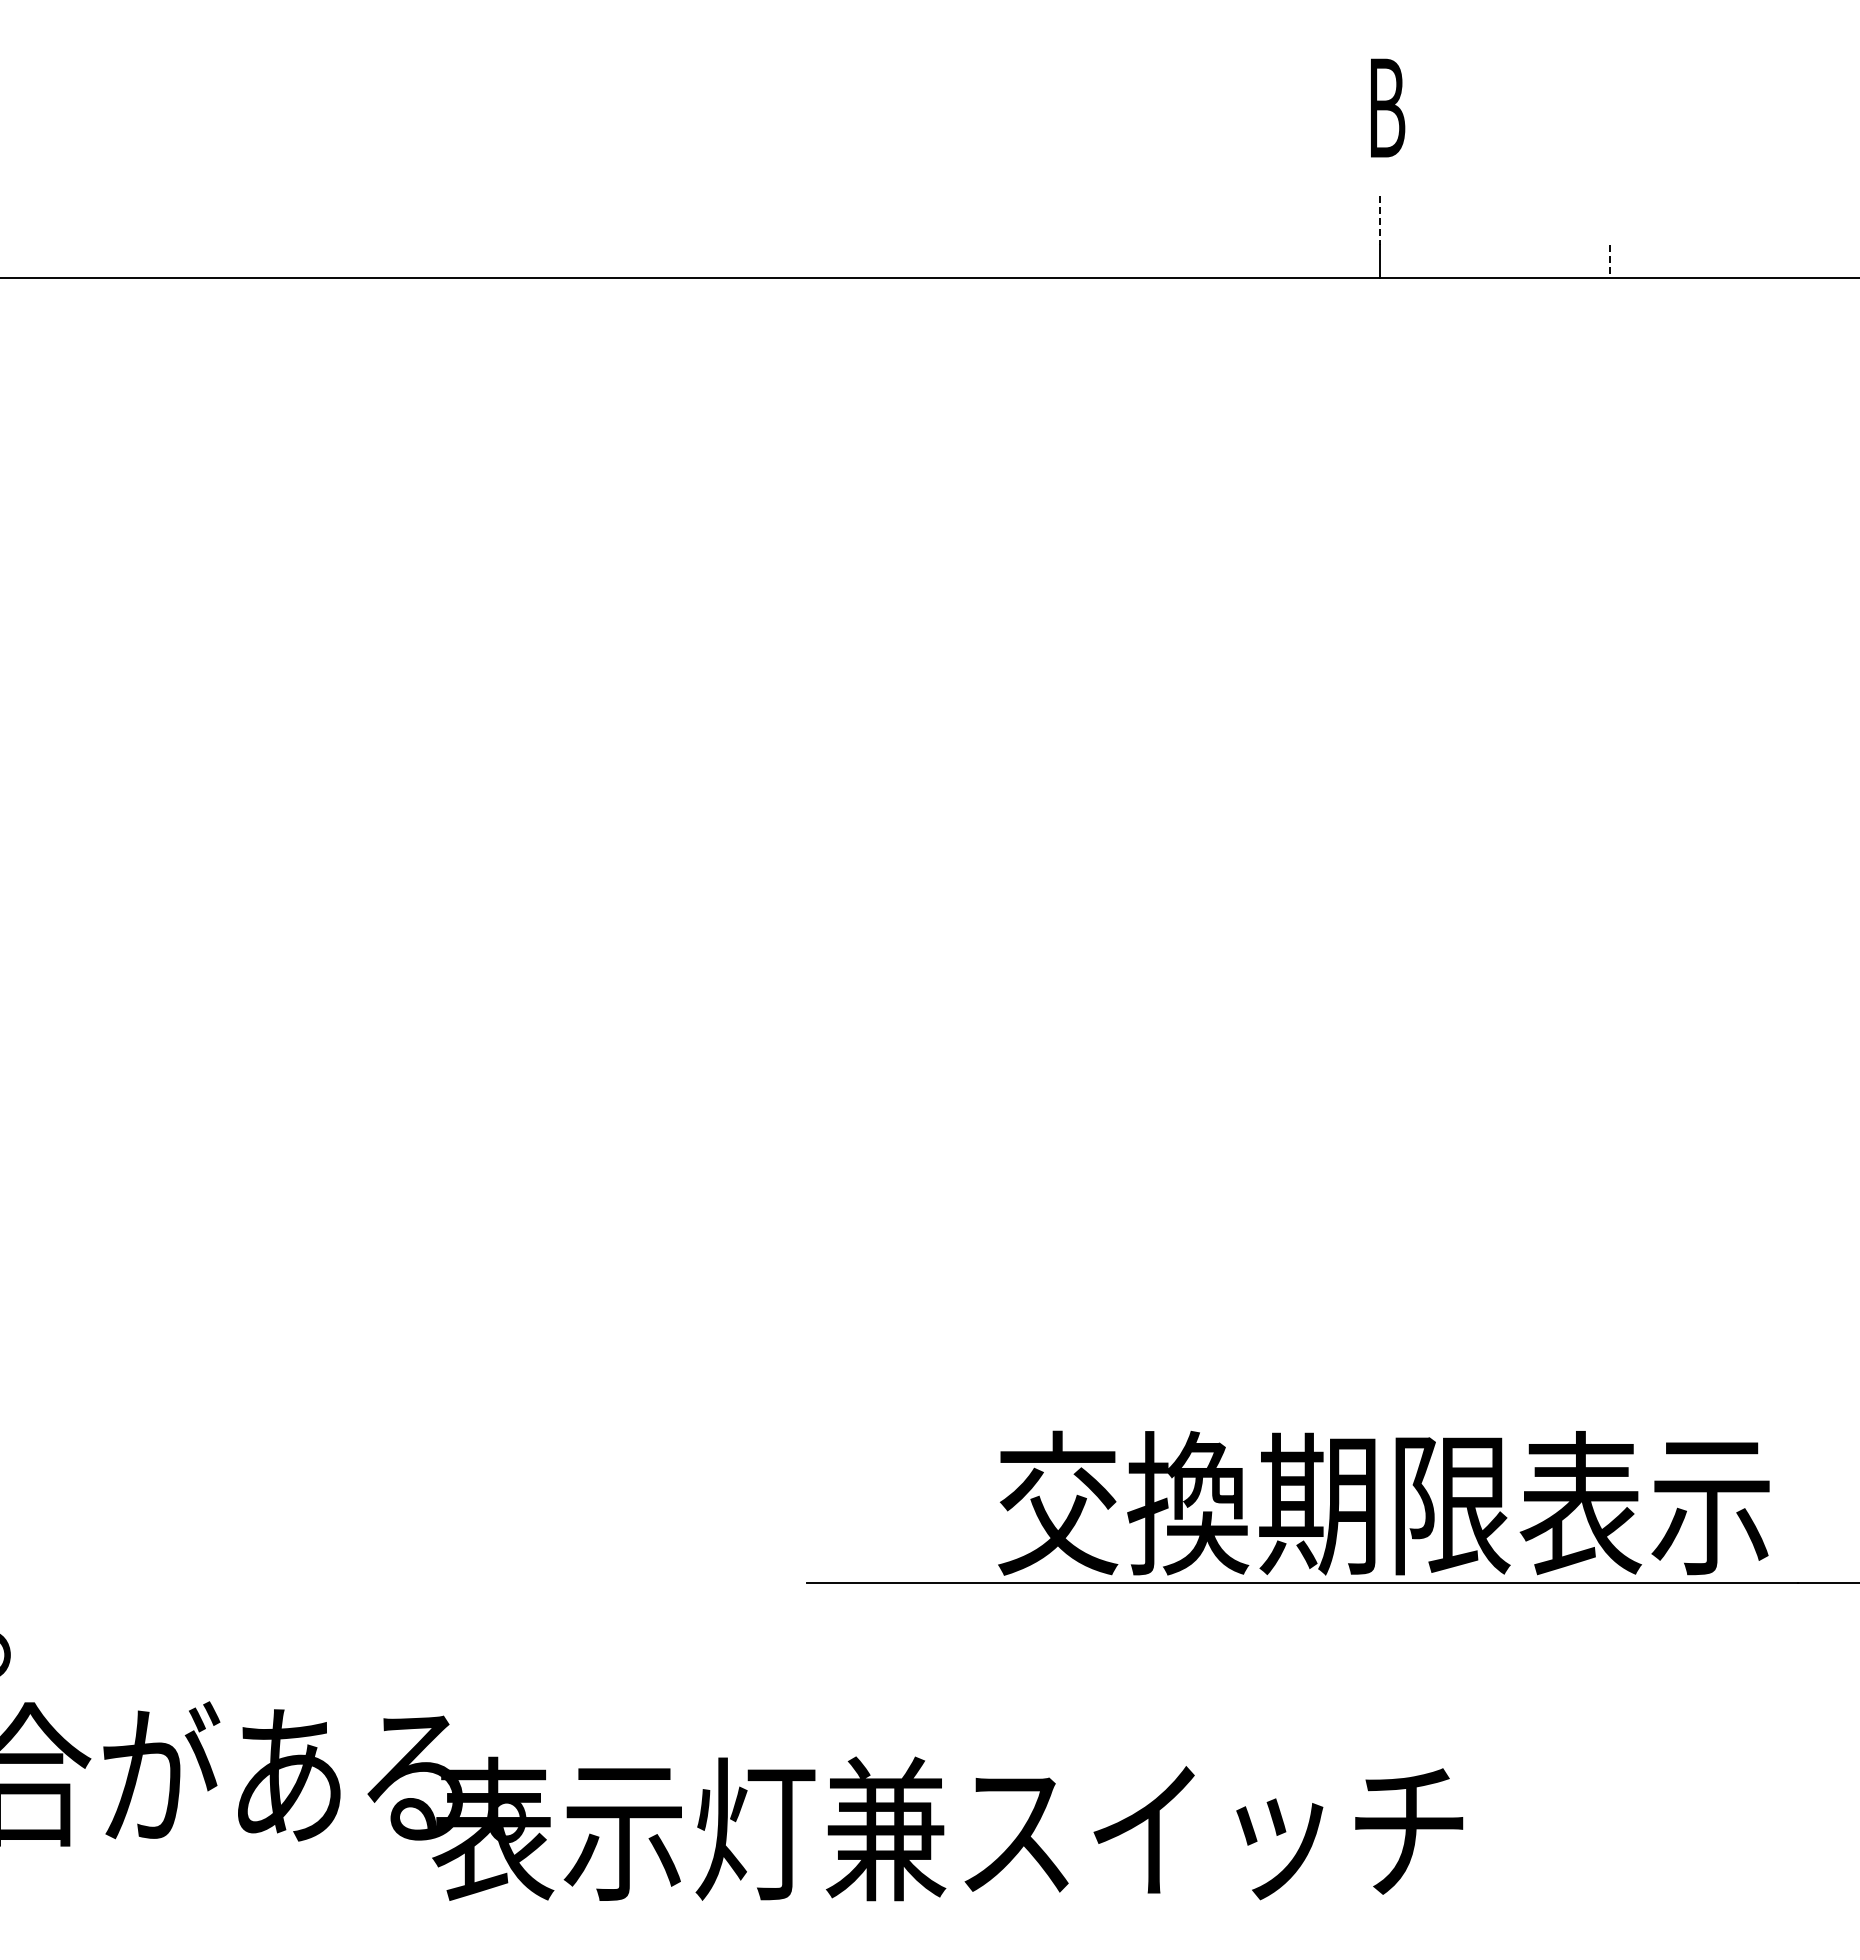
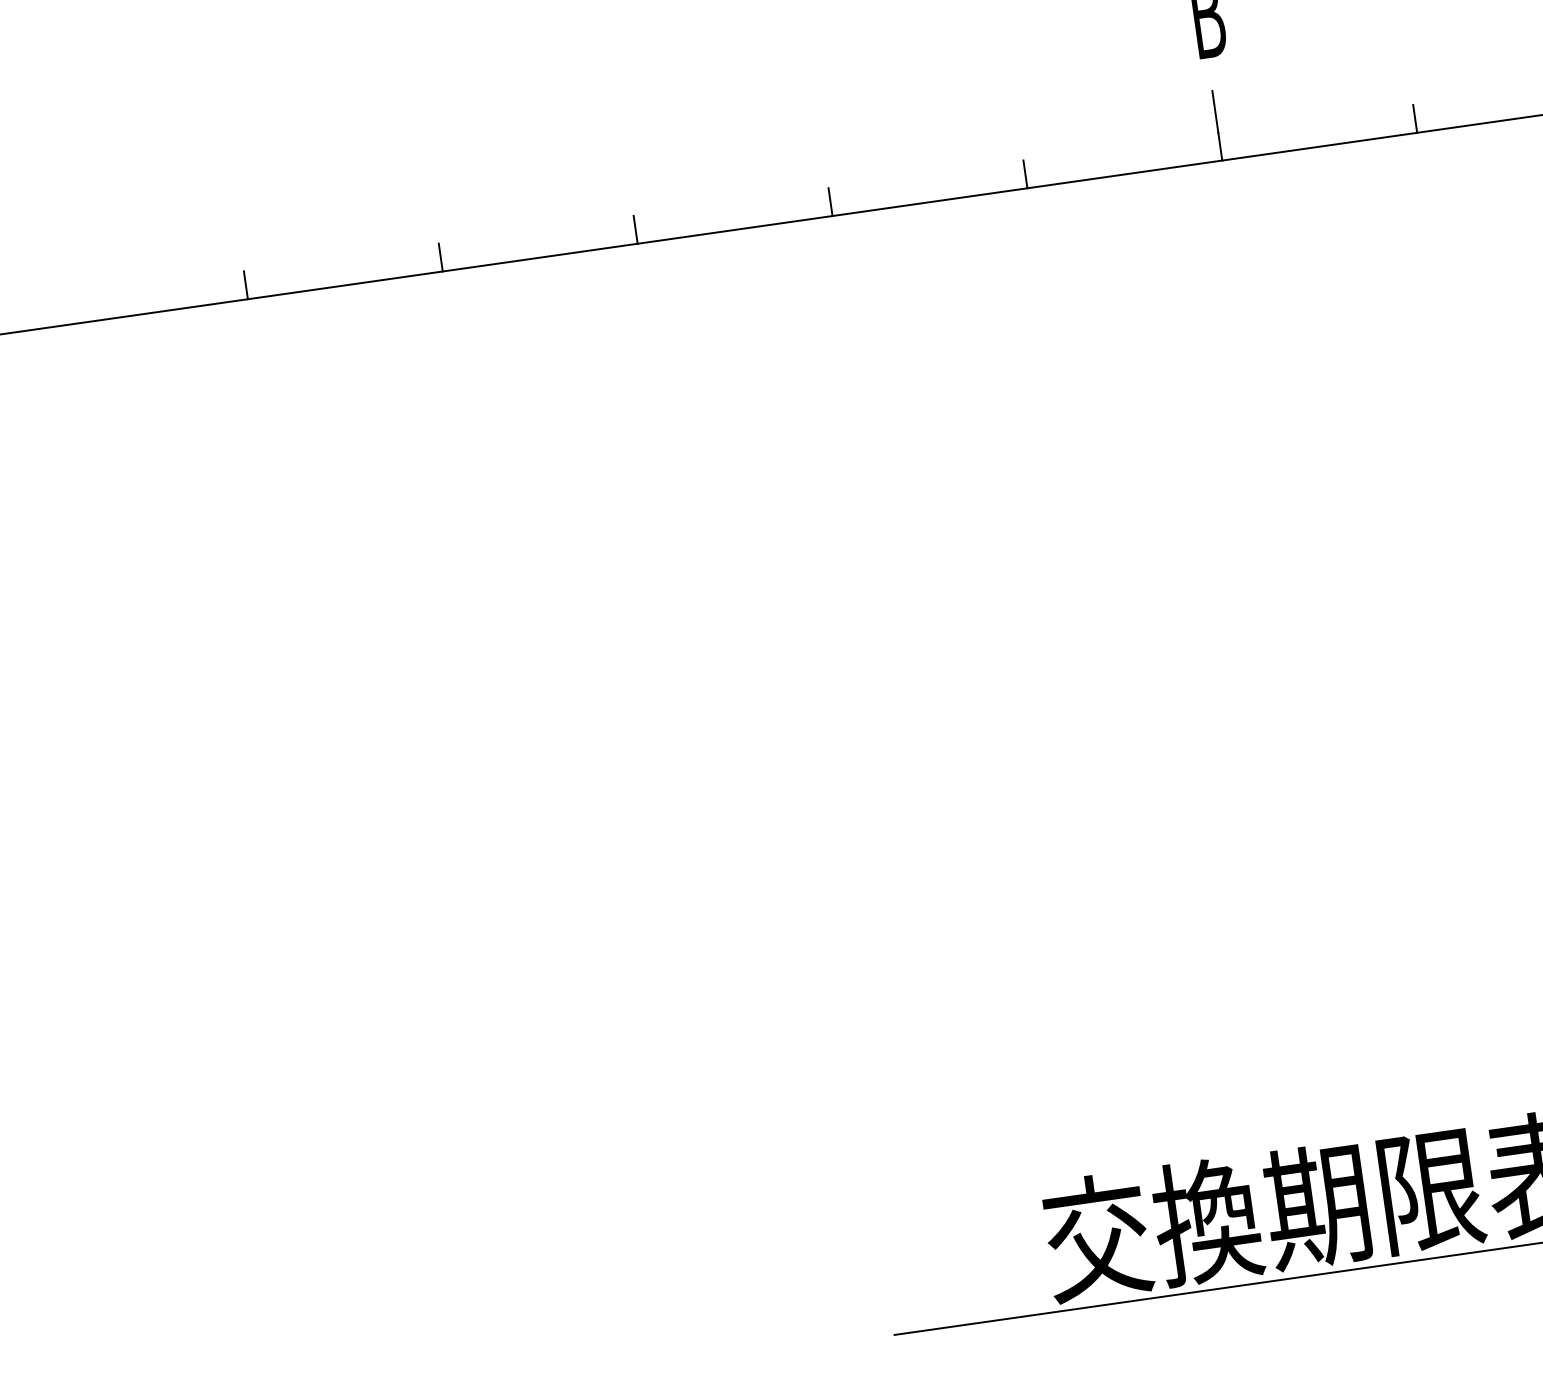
line: (1380, 220) -> (1215, 111), dashed -> solid
line: (229, 261) -> (245, 285), added
line: (459, 261) -> (440, 257), added
line: (689, 261) -> (635, 229), added
line: (919, 261) -> (830, 202), added
line: (1150, 261) -> (1025, 174), added
line: (1610, 262) -> (1415, 119), dashed -> solid

